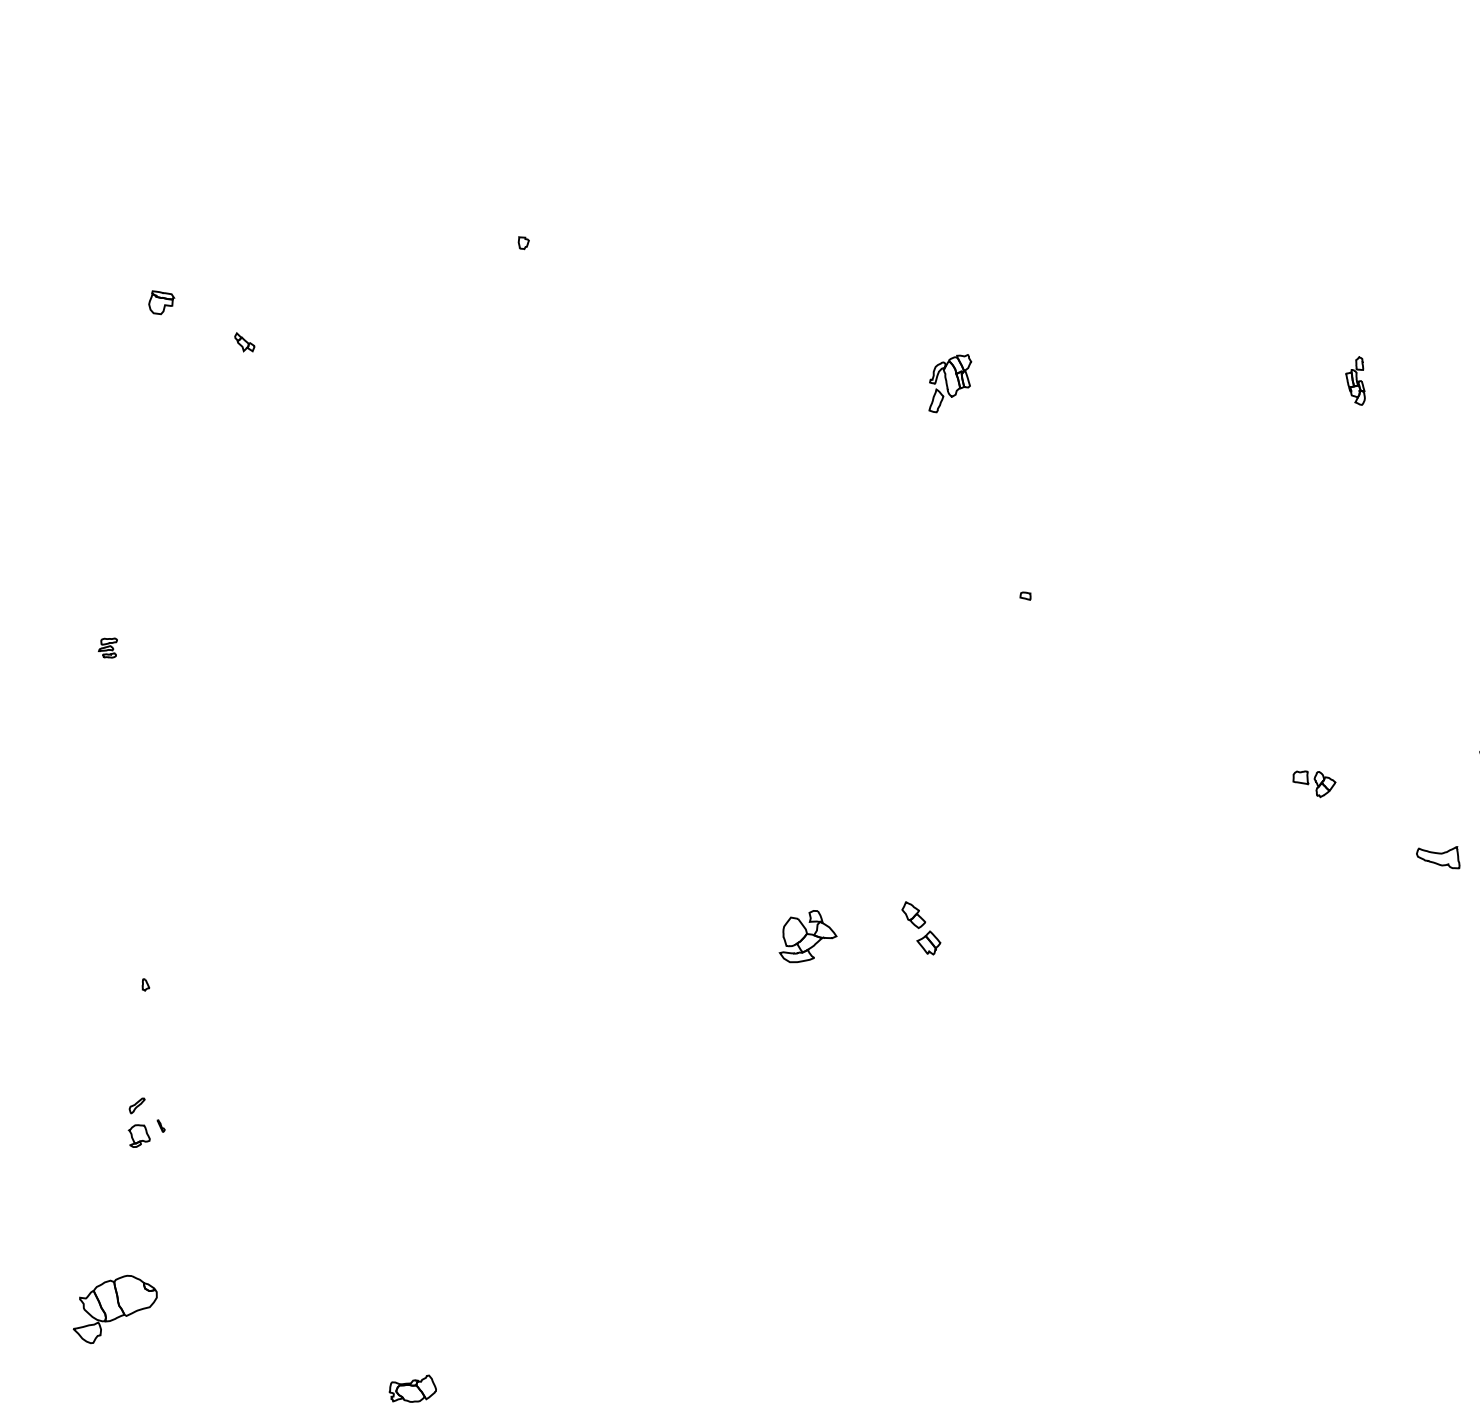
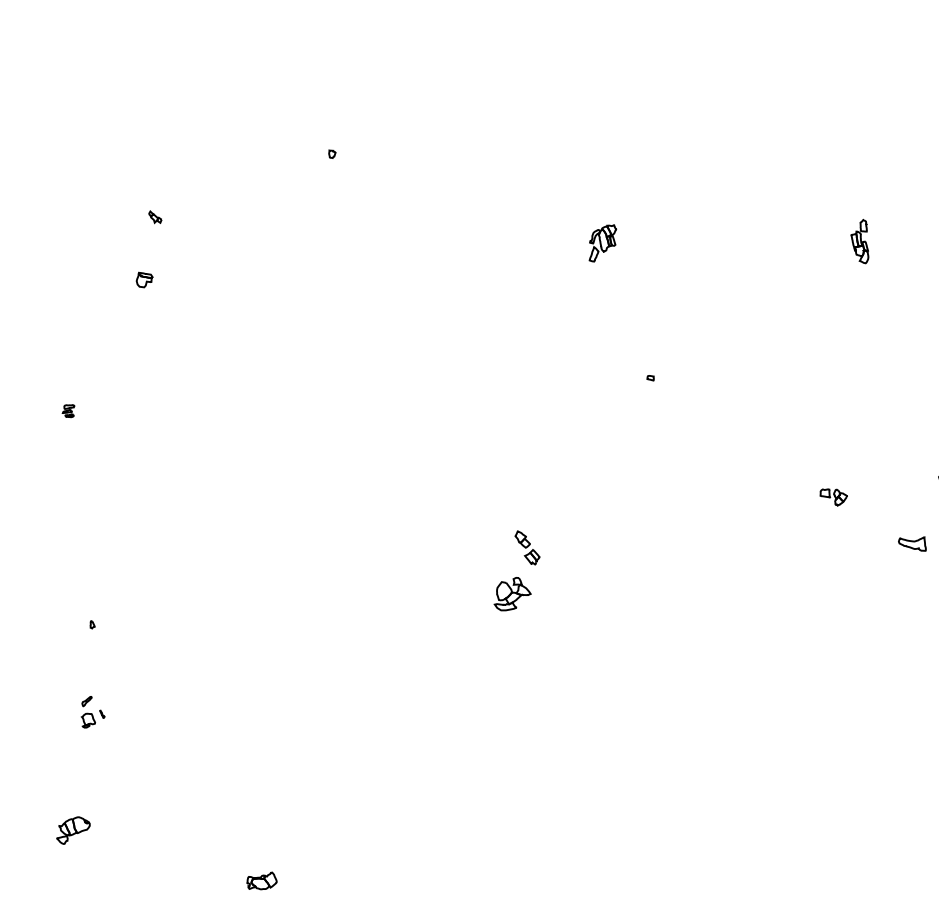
part: (161, 301) -> (144, 279), moved
part: (1354, 380) -> (859, 241), size x1.43
part: (921, 927) -> (527, 547), moved
part: (115, 1309) -> (73, 830), size x0.62

